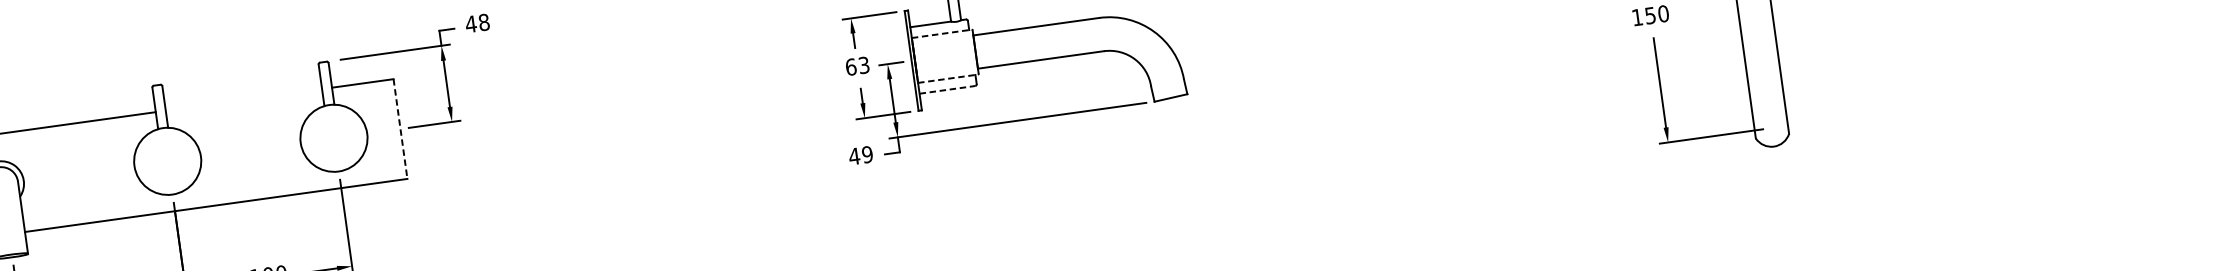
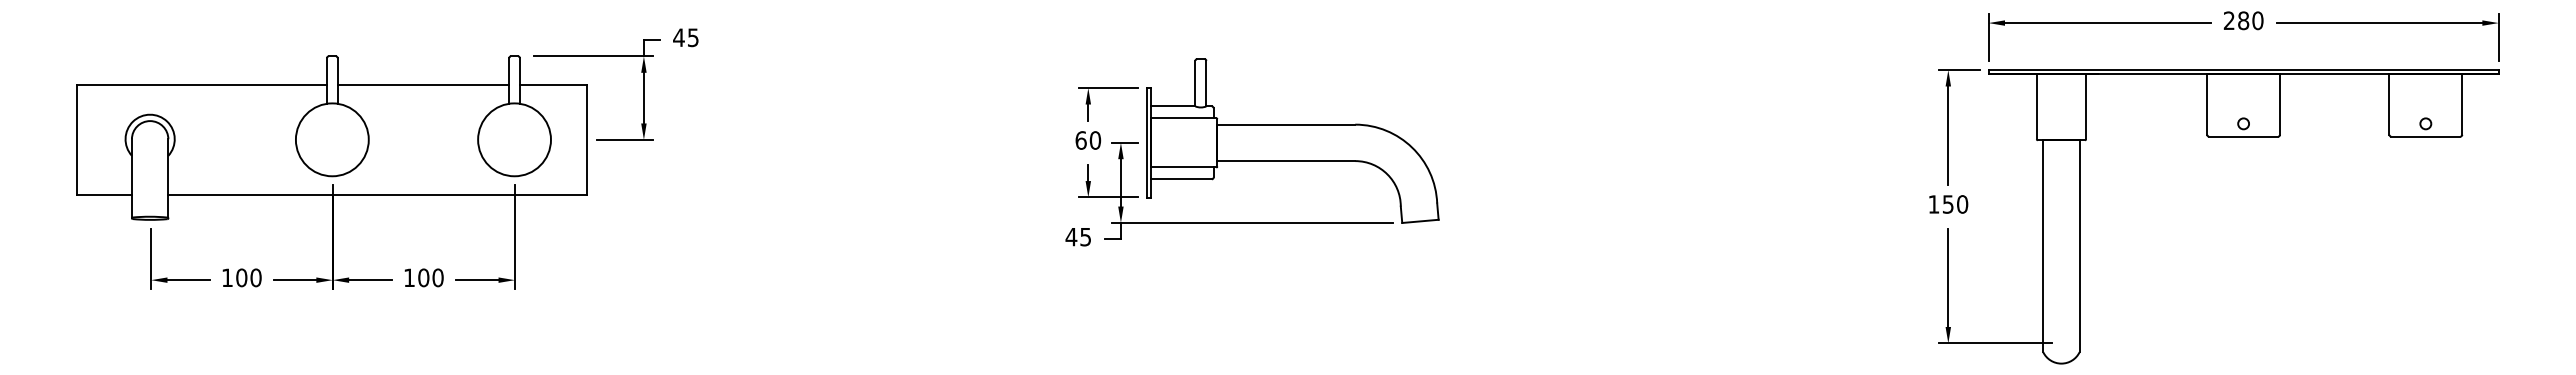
text: (483, 22) -> (692, 37), 48 -> 45
line: (941, 34) -> (1183, 118), dashed -> solid
text: (864, 65) -> (1095, 140), 63 -> 60
line: (947, 78) -> (1183, 167), dashed -> solid
line: (947, 90) -> (1181, 179), dashed -> solid
line: (244, 100) -> (423, 85), added
line: (400, 128) -> (587, 139), dashed -> solid
text: (867, 154) -> (1085, 236), 49 -> 45

